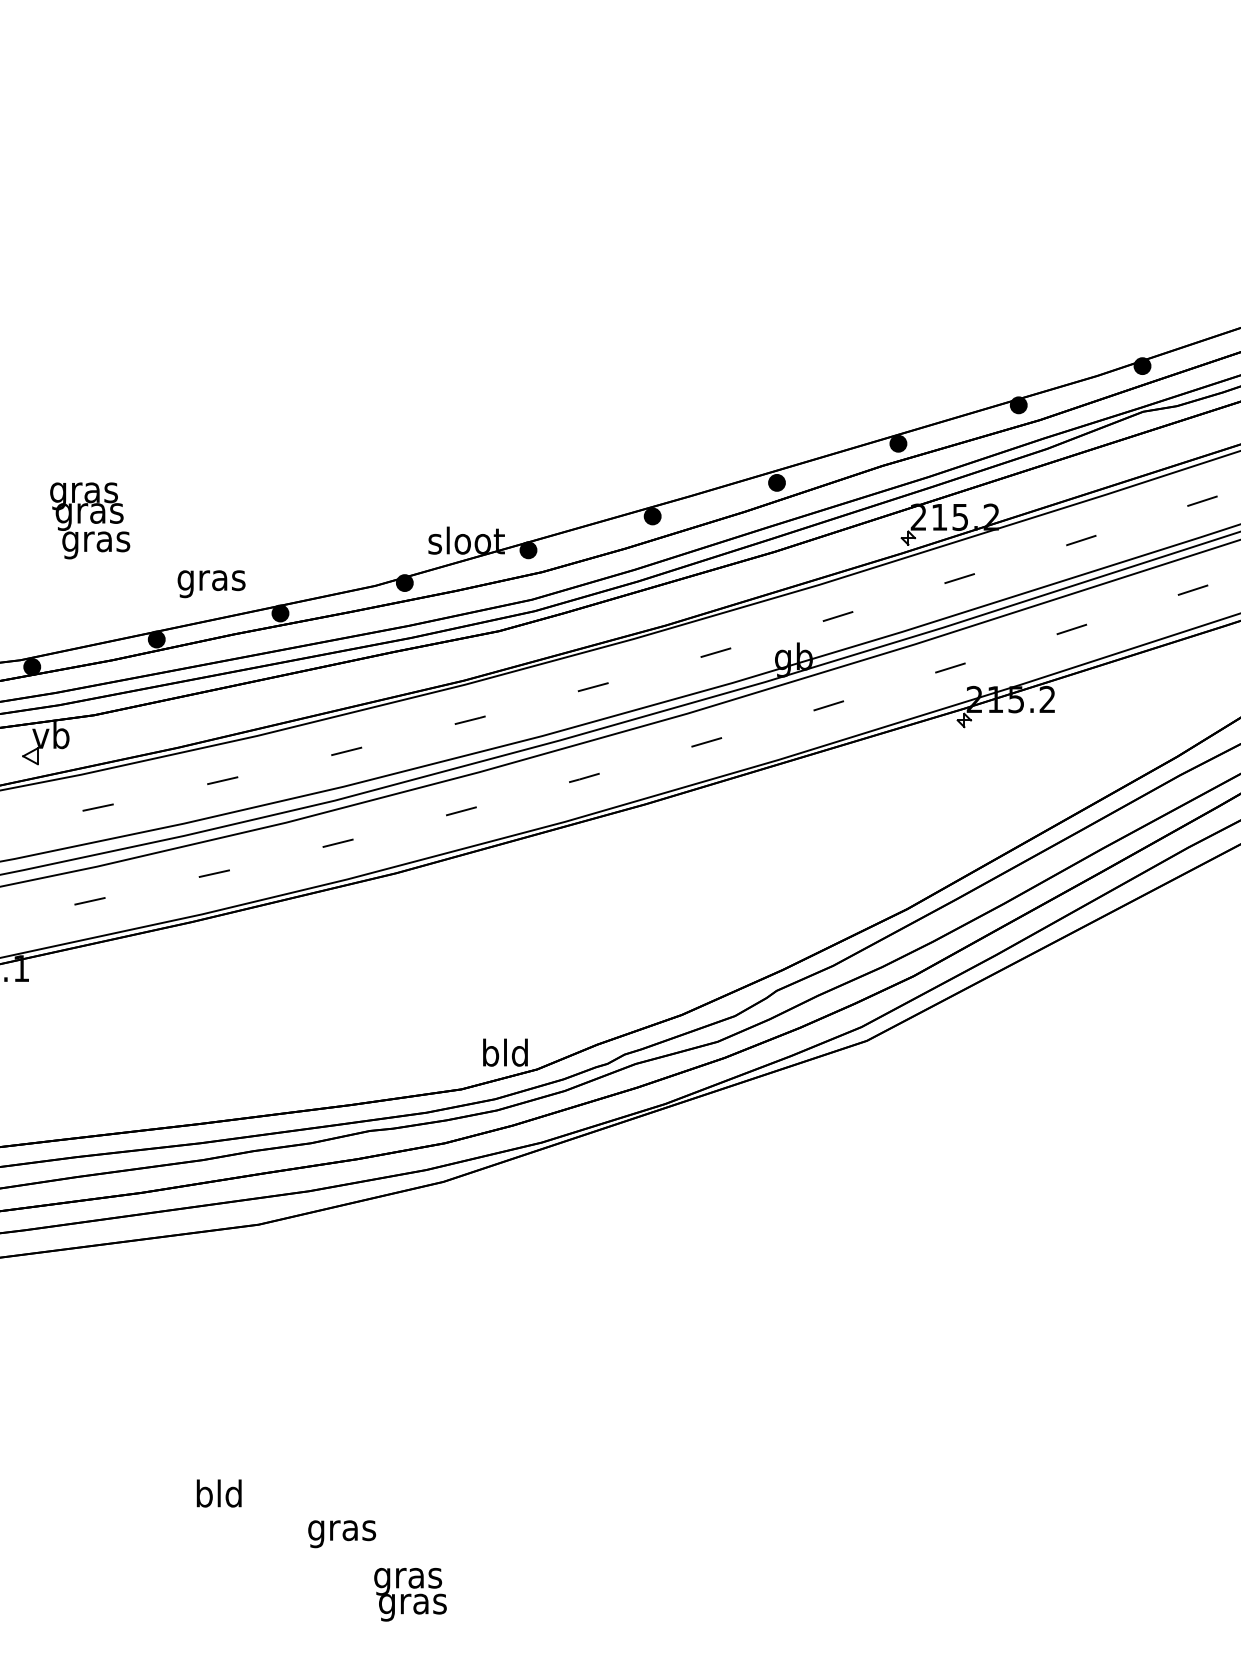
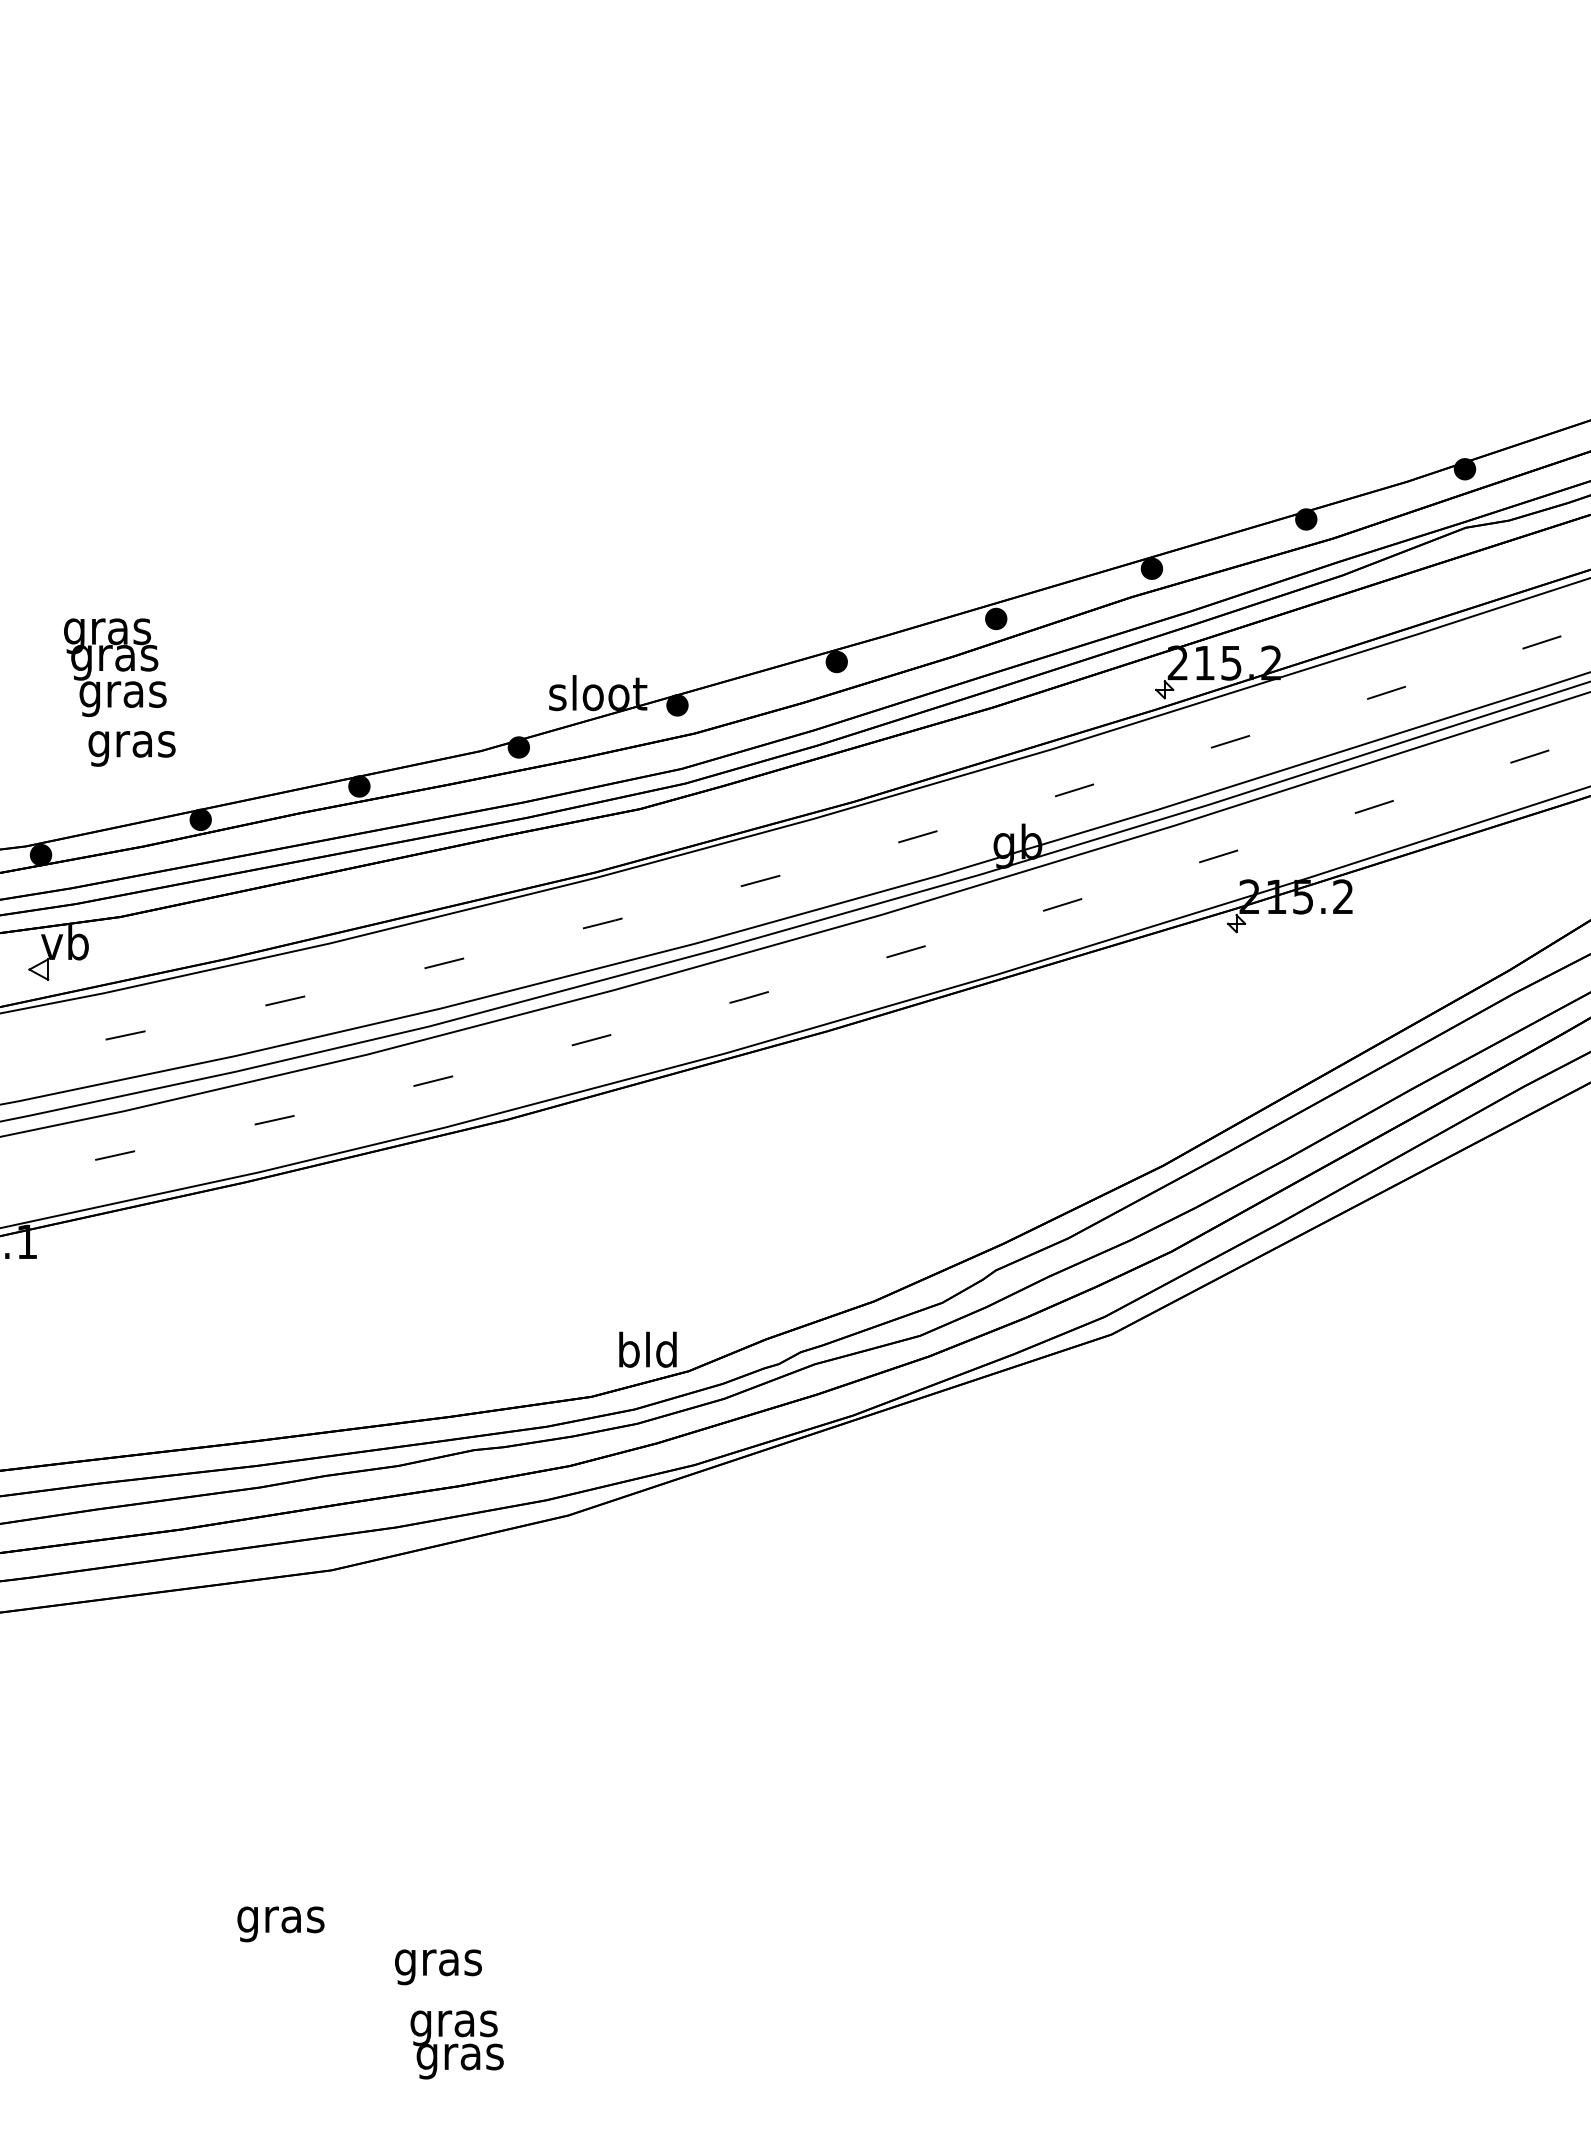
text: (211, 583) -> (131, 748), moved
text: (218, 1496) -> (280, 1919), bld -> gras
text: (409, 1594) -> (456, 2044), moved

